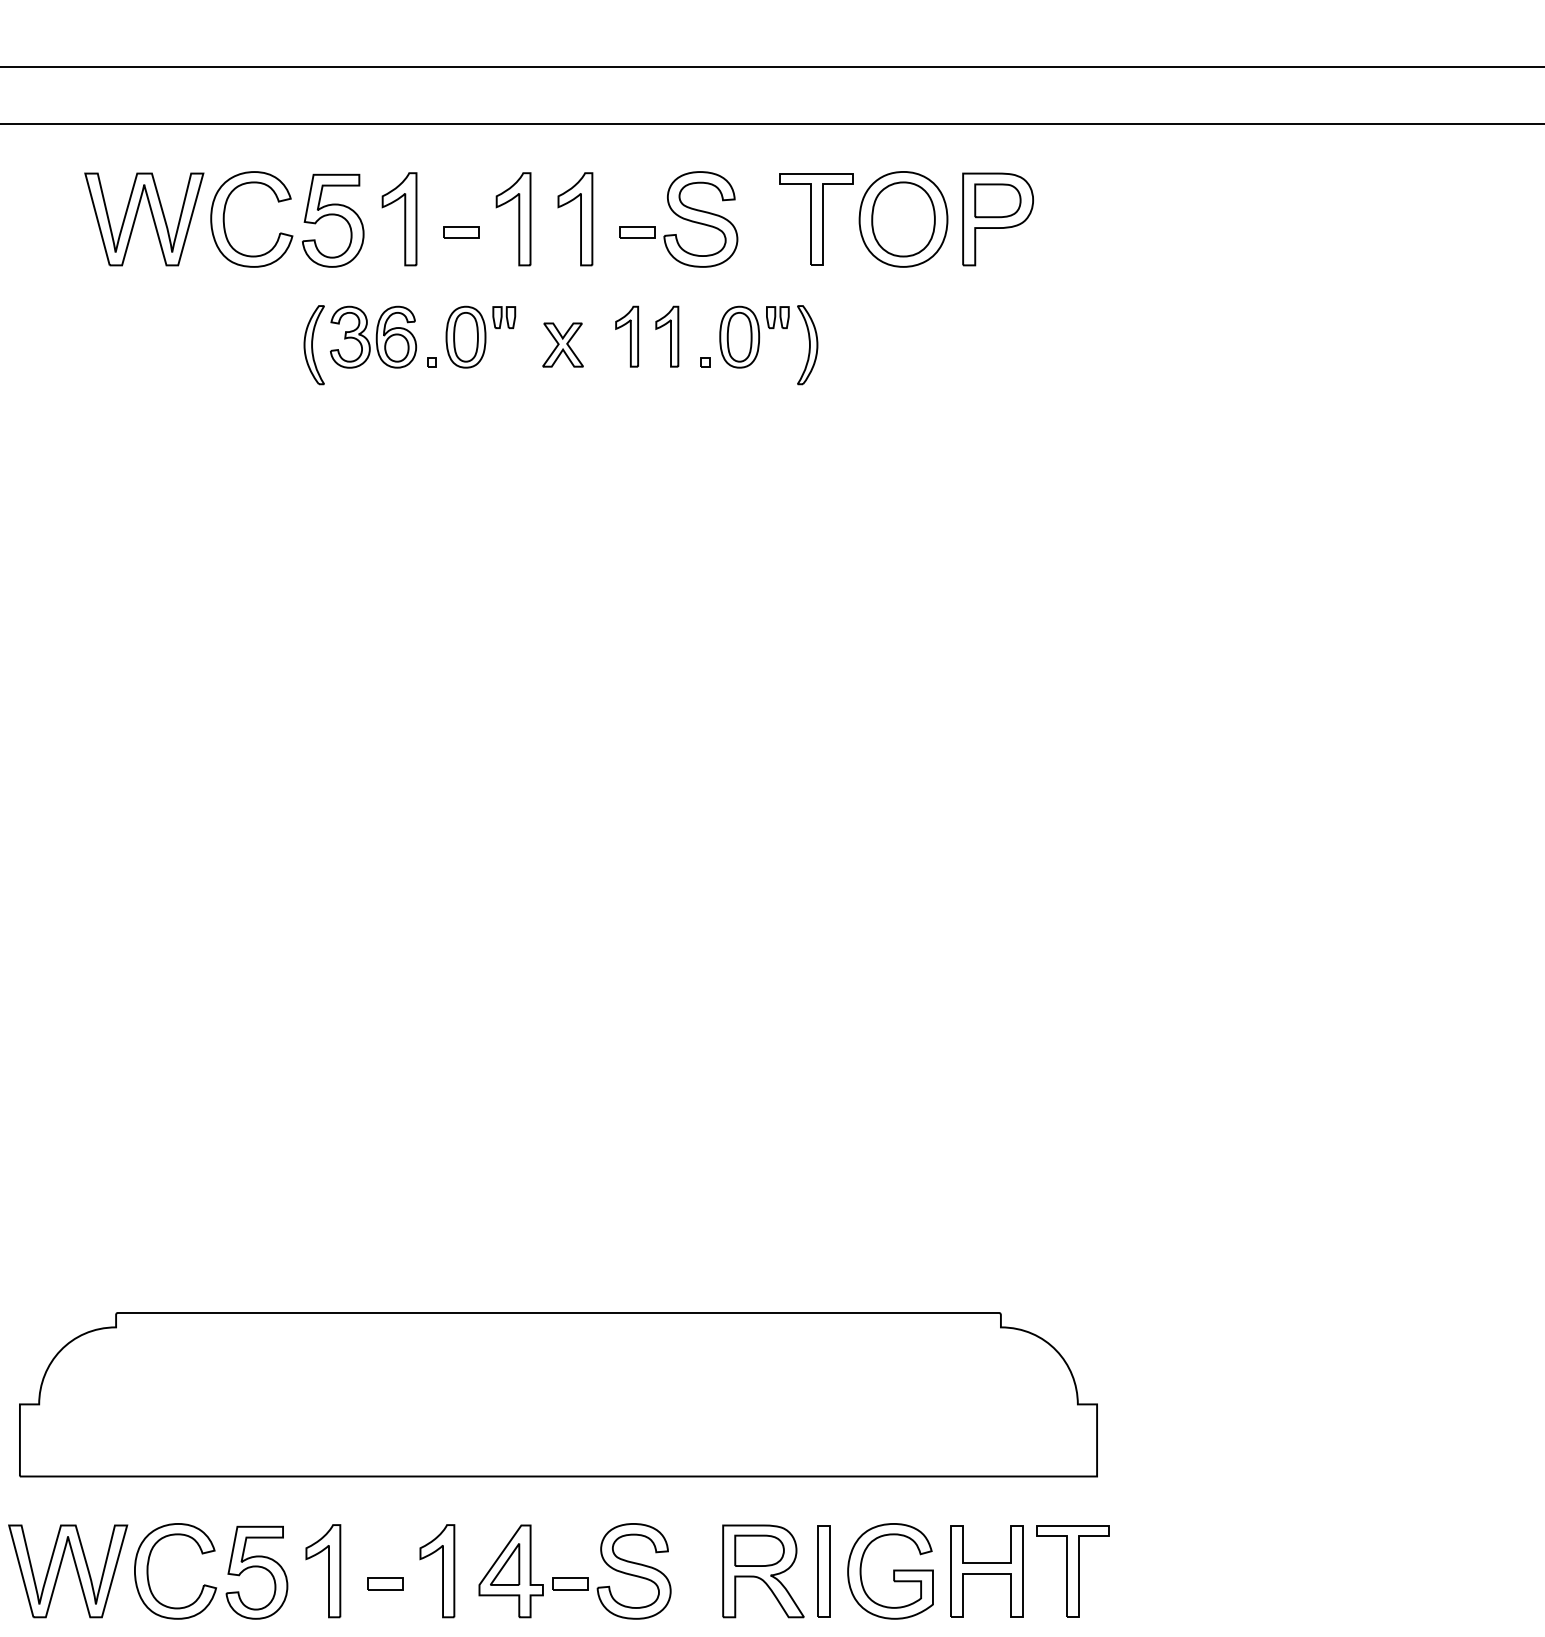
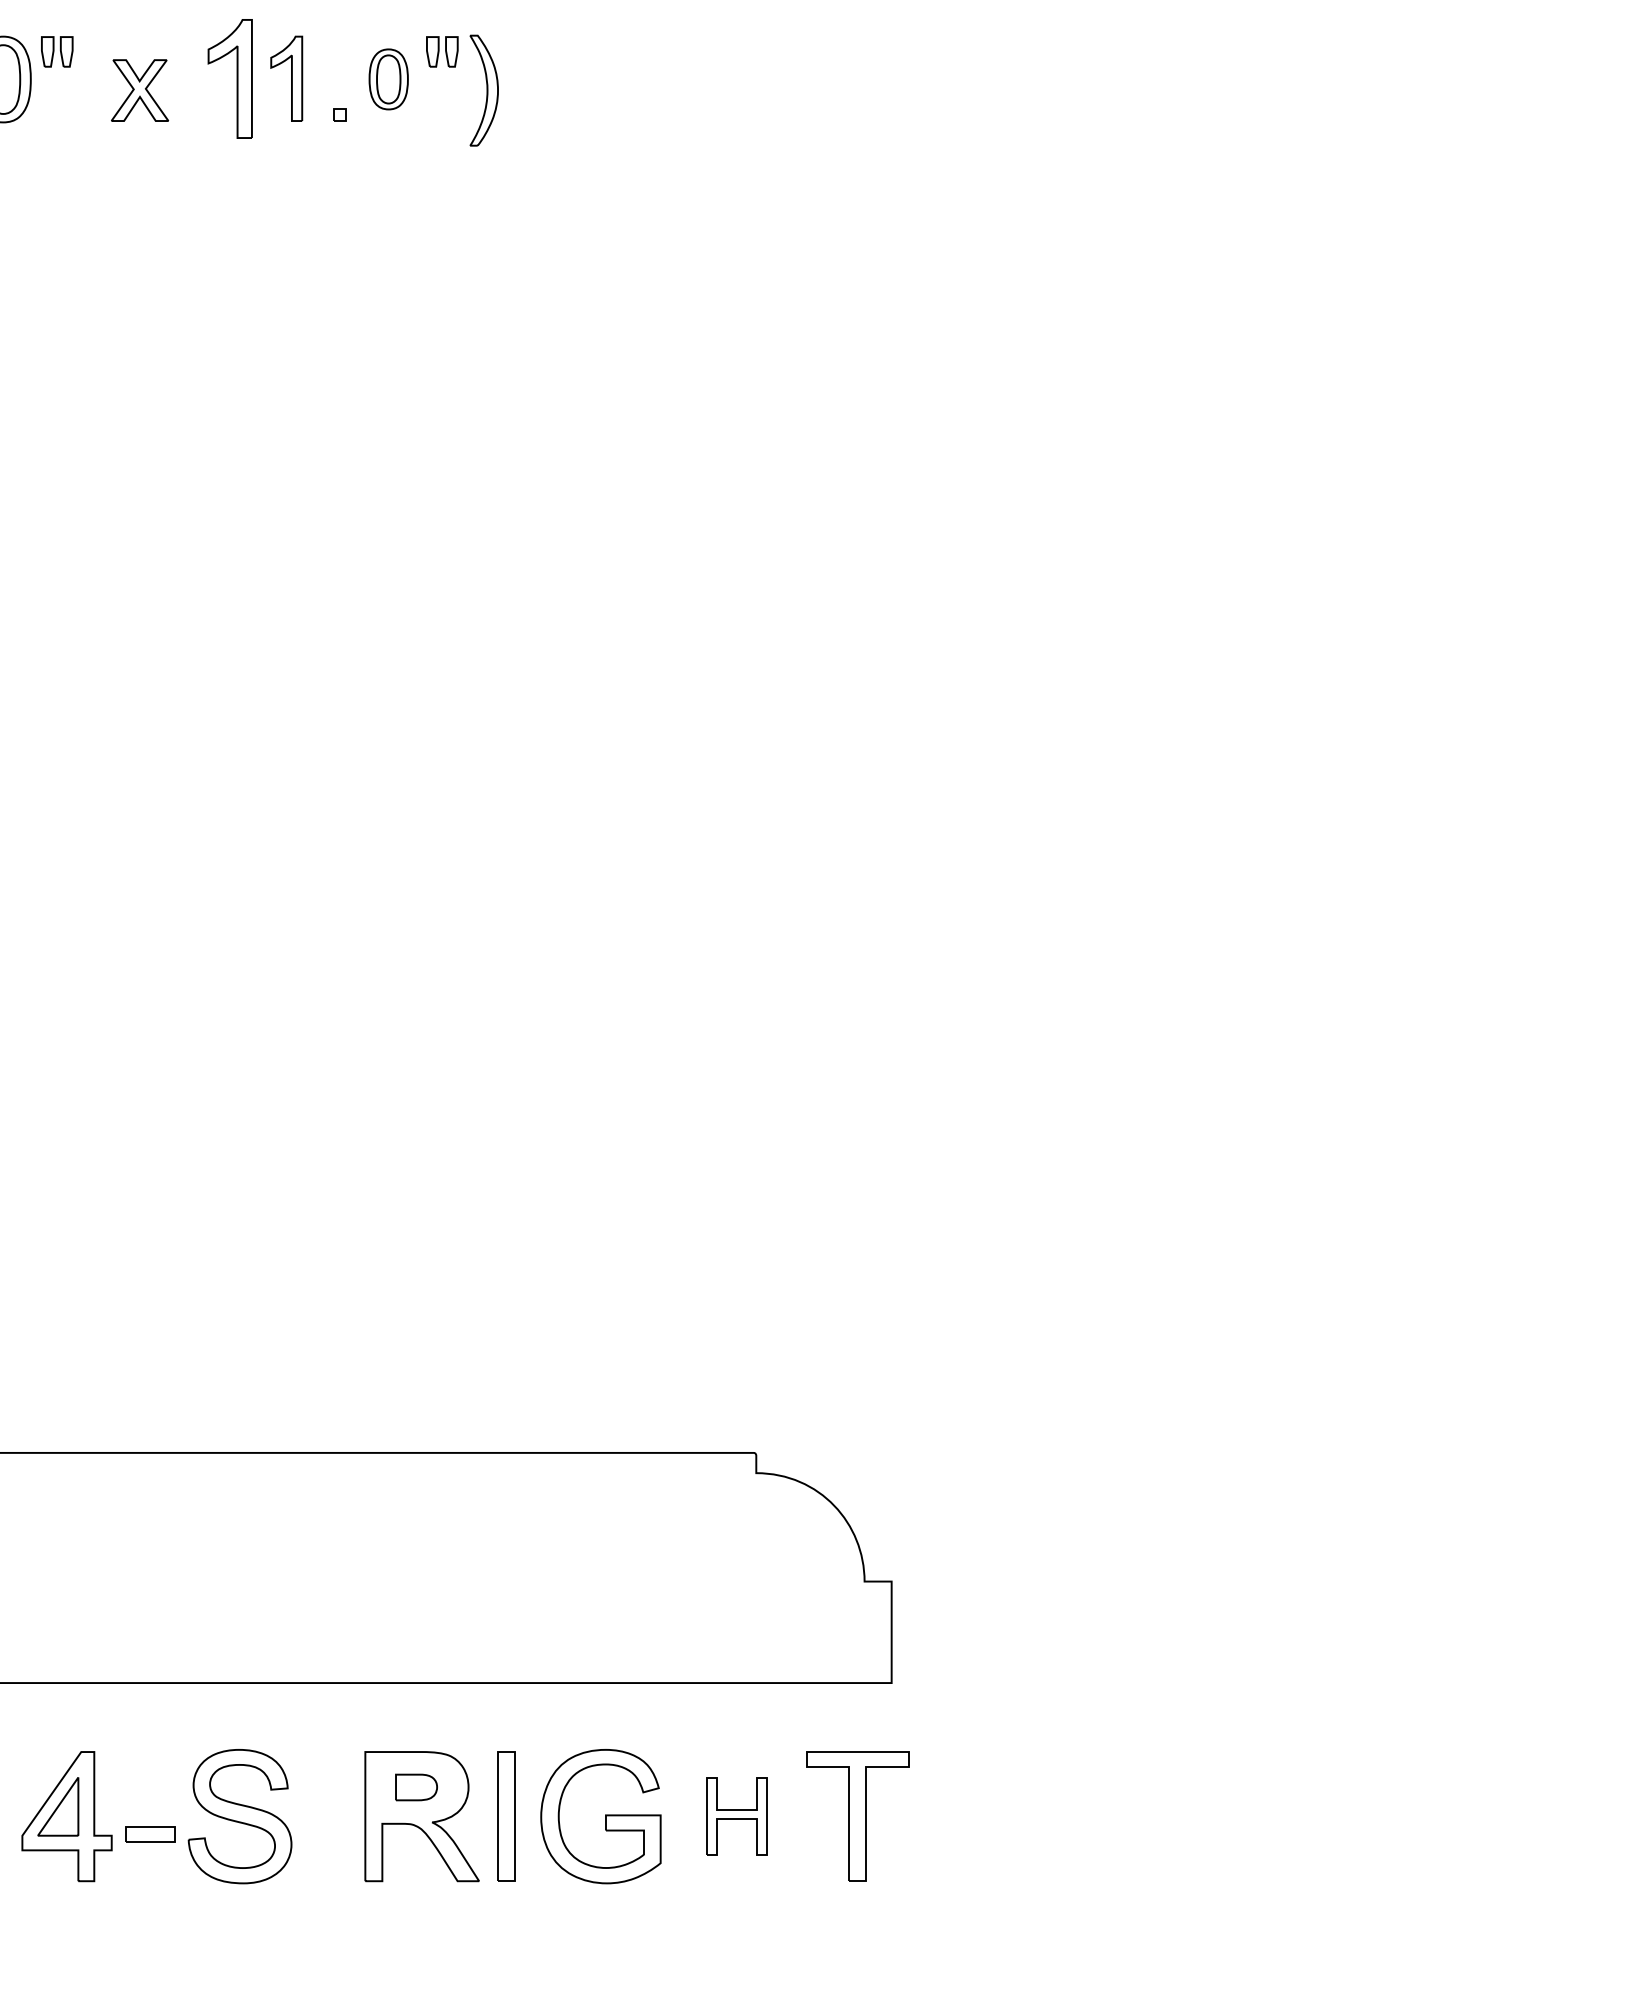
part: (626, 336) -> (229, 78), size x1.4
part: (739, 336) -> (388, 78), size x0.7
part: (759, 1550) -> (416, 1787), size x0.6
part: (986, 1571) -> (735, 1816), size x0.6

